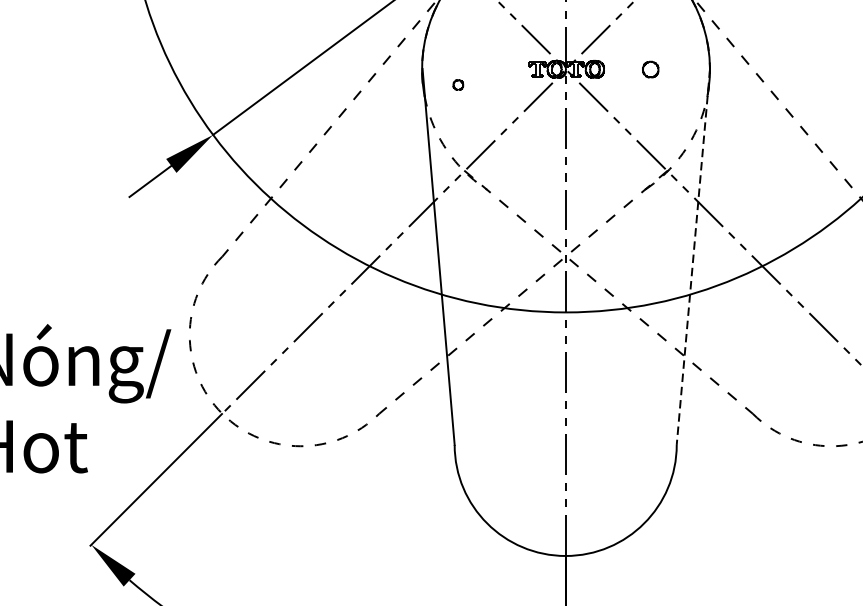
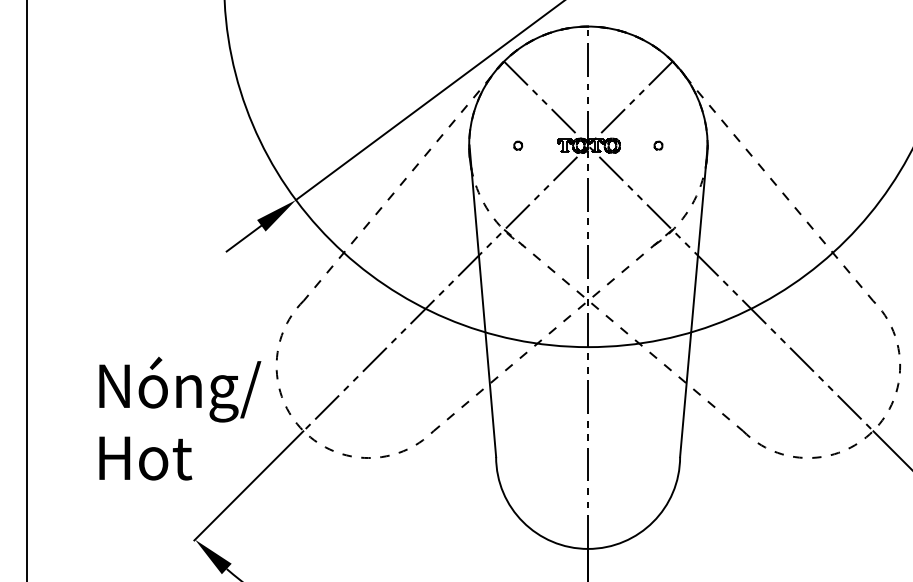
part: (650, 69) -> (658, 145), size x0.62
part: (458, 84) -> (518, 145), moved
line: (692, 257) -> (693, 301), dashed -> solid

